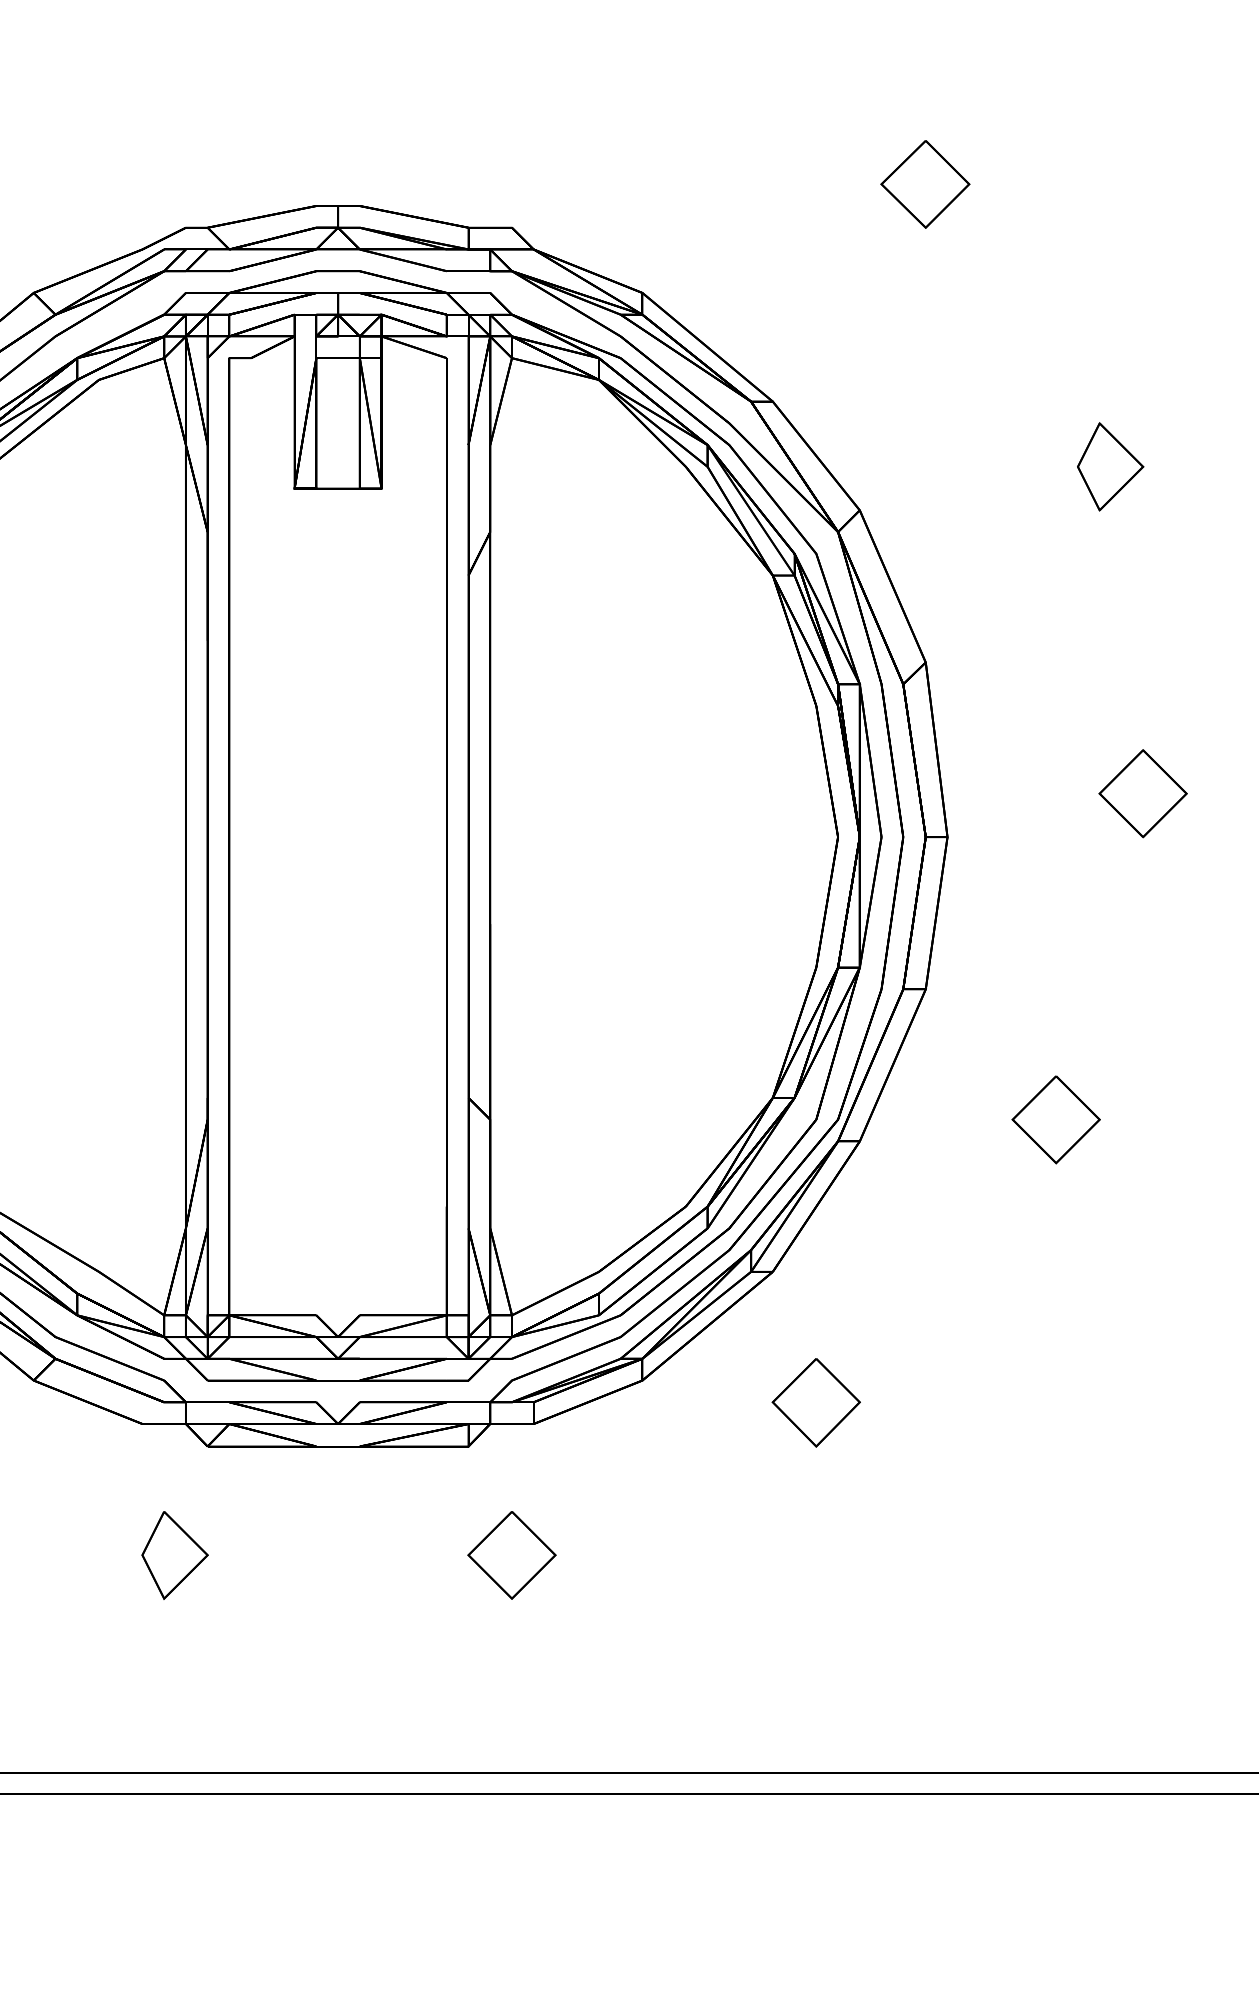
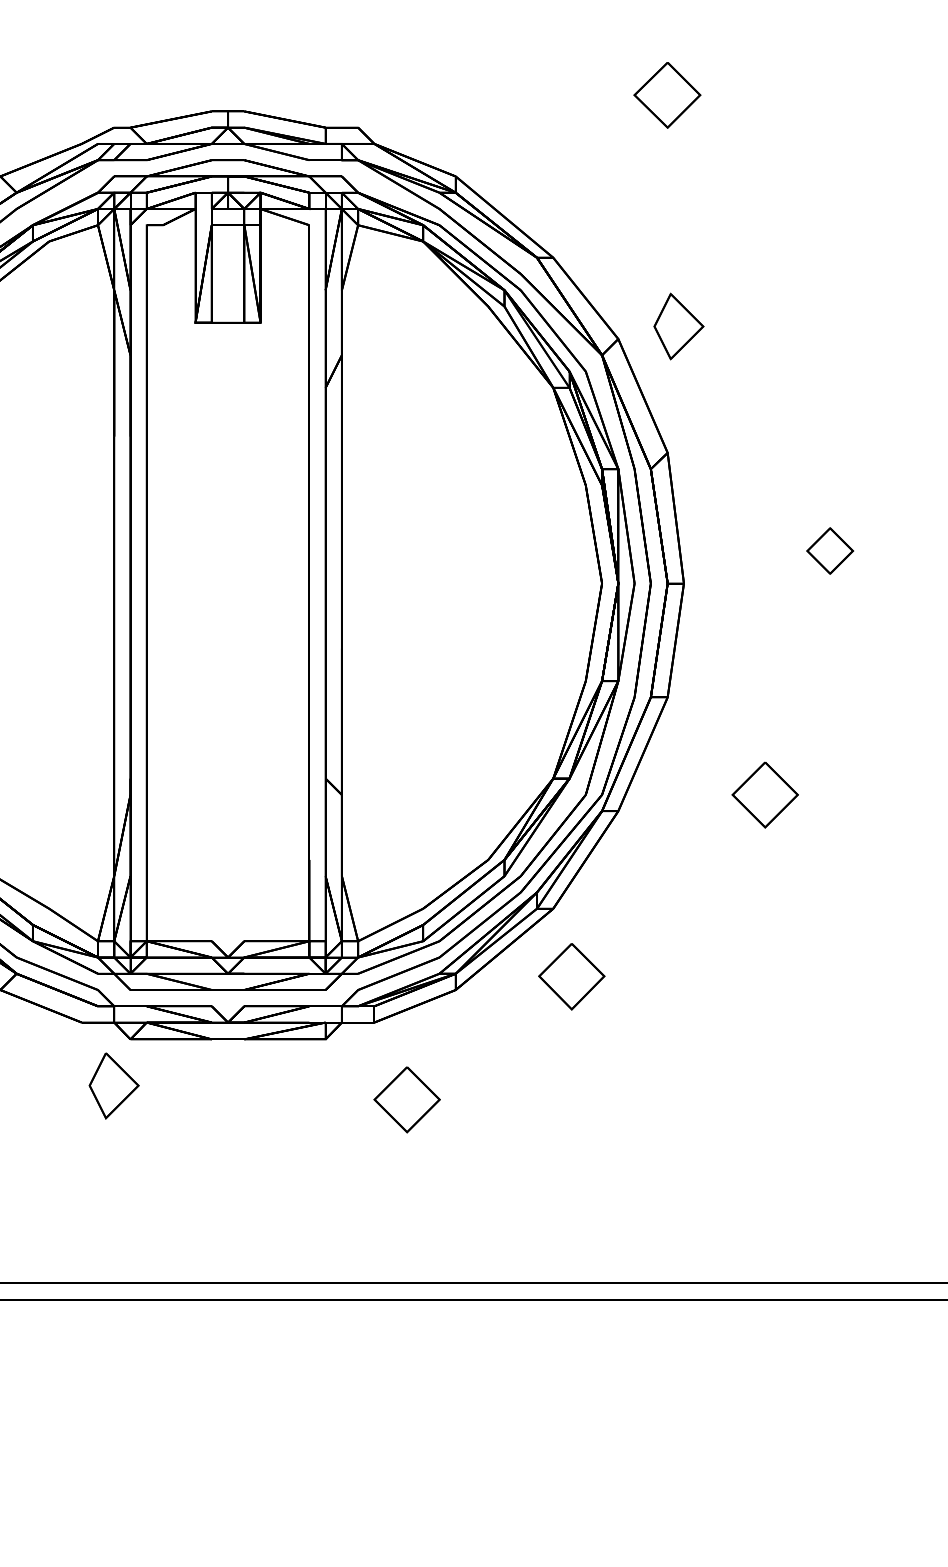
part: (1109, 466) -> (678, 326), moved
part: (1142, 792) -> (829, 550), size x0.7
part: (815, 1402) -> (571, 976), moved
part: (174, 1554) -> (113, 1085), moved
part: (511, 1554) -> (406, 1099), moved

